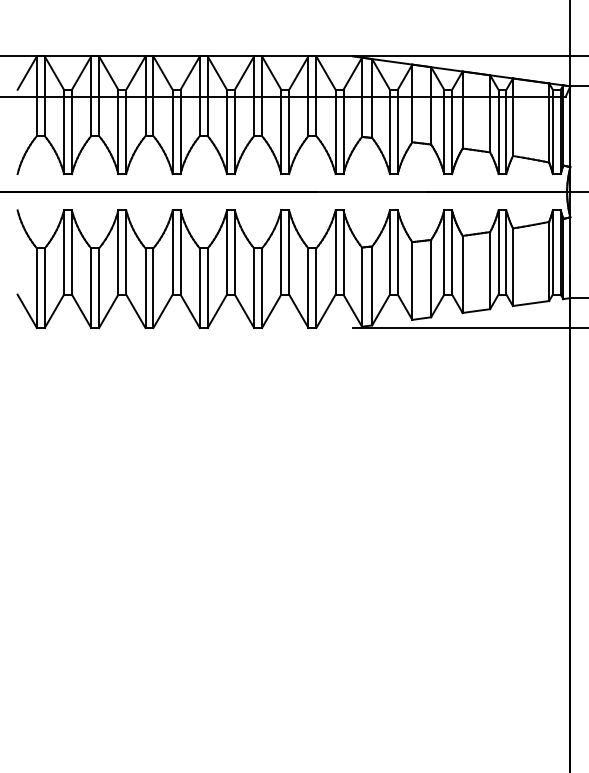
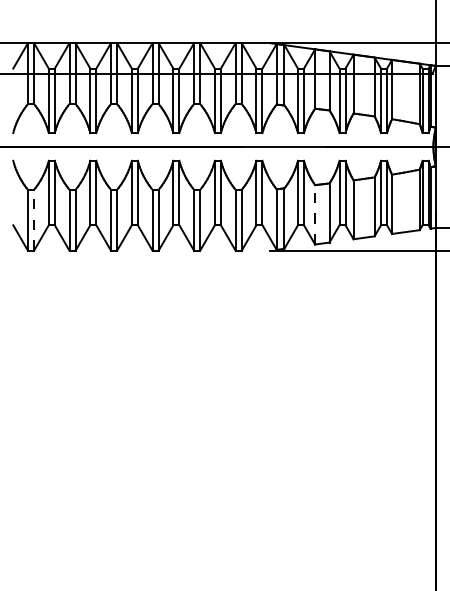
line: (412, 281) -> (315, 215), solid -> dashed
line: (44, 288) -> (33, 220), solid -> dashed

